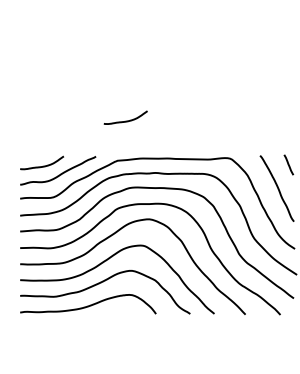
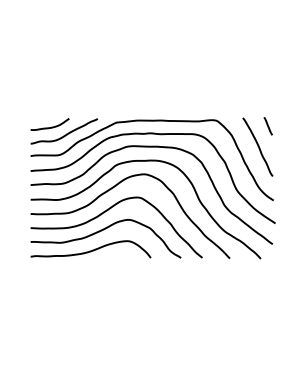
curve: (127, 119) -> (125, 86), removed

